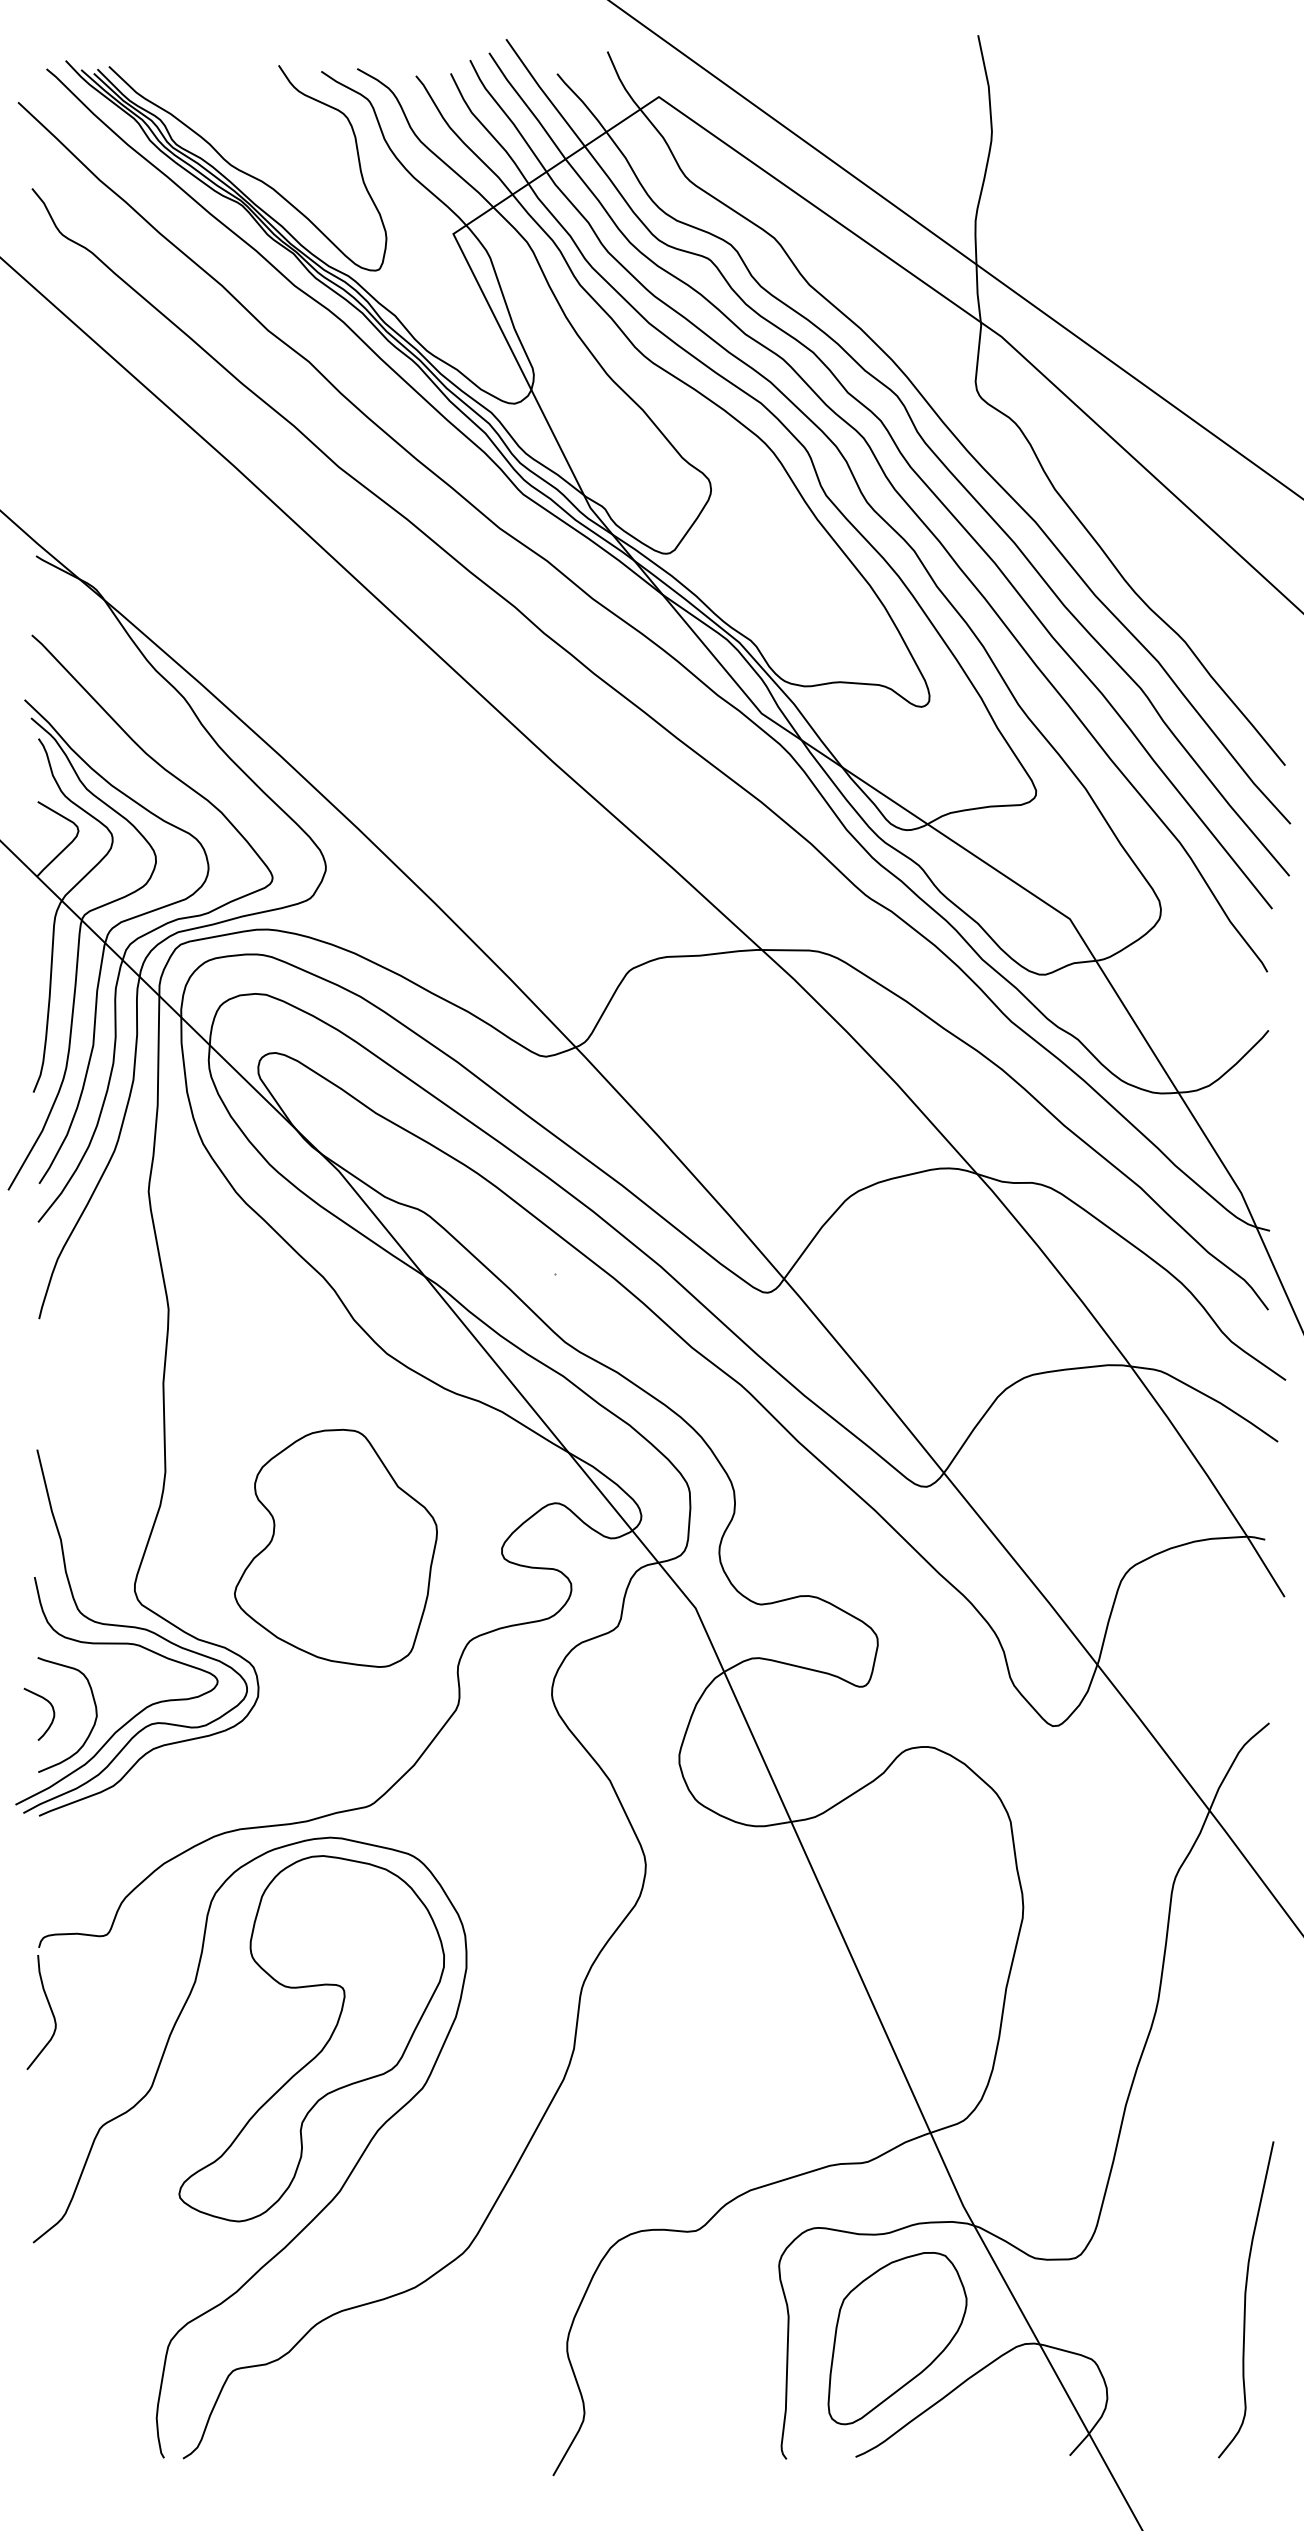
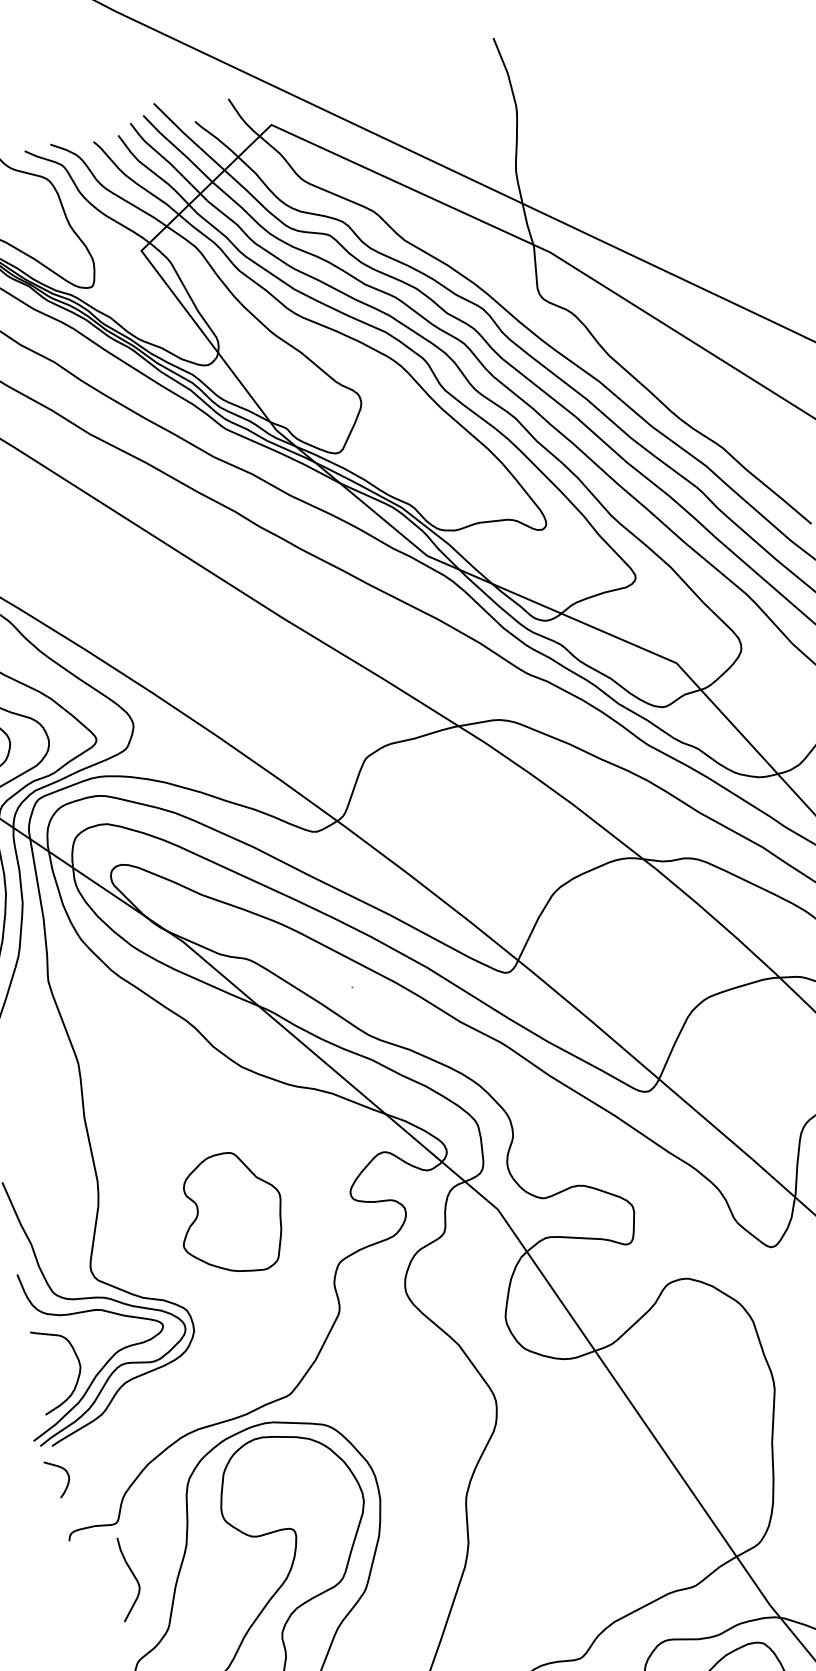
part: (335, 1547) -> (230, 1213), size x0.7
curve: (52, 1710) -> (67, 1474), moved
curve: (50, 2010) -> (133, 1576), moved

